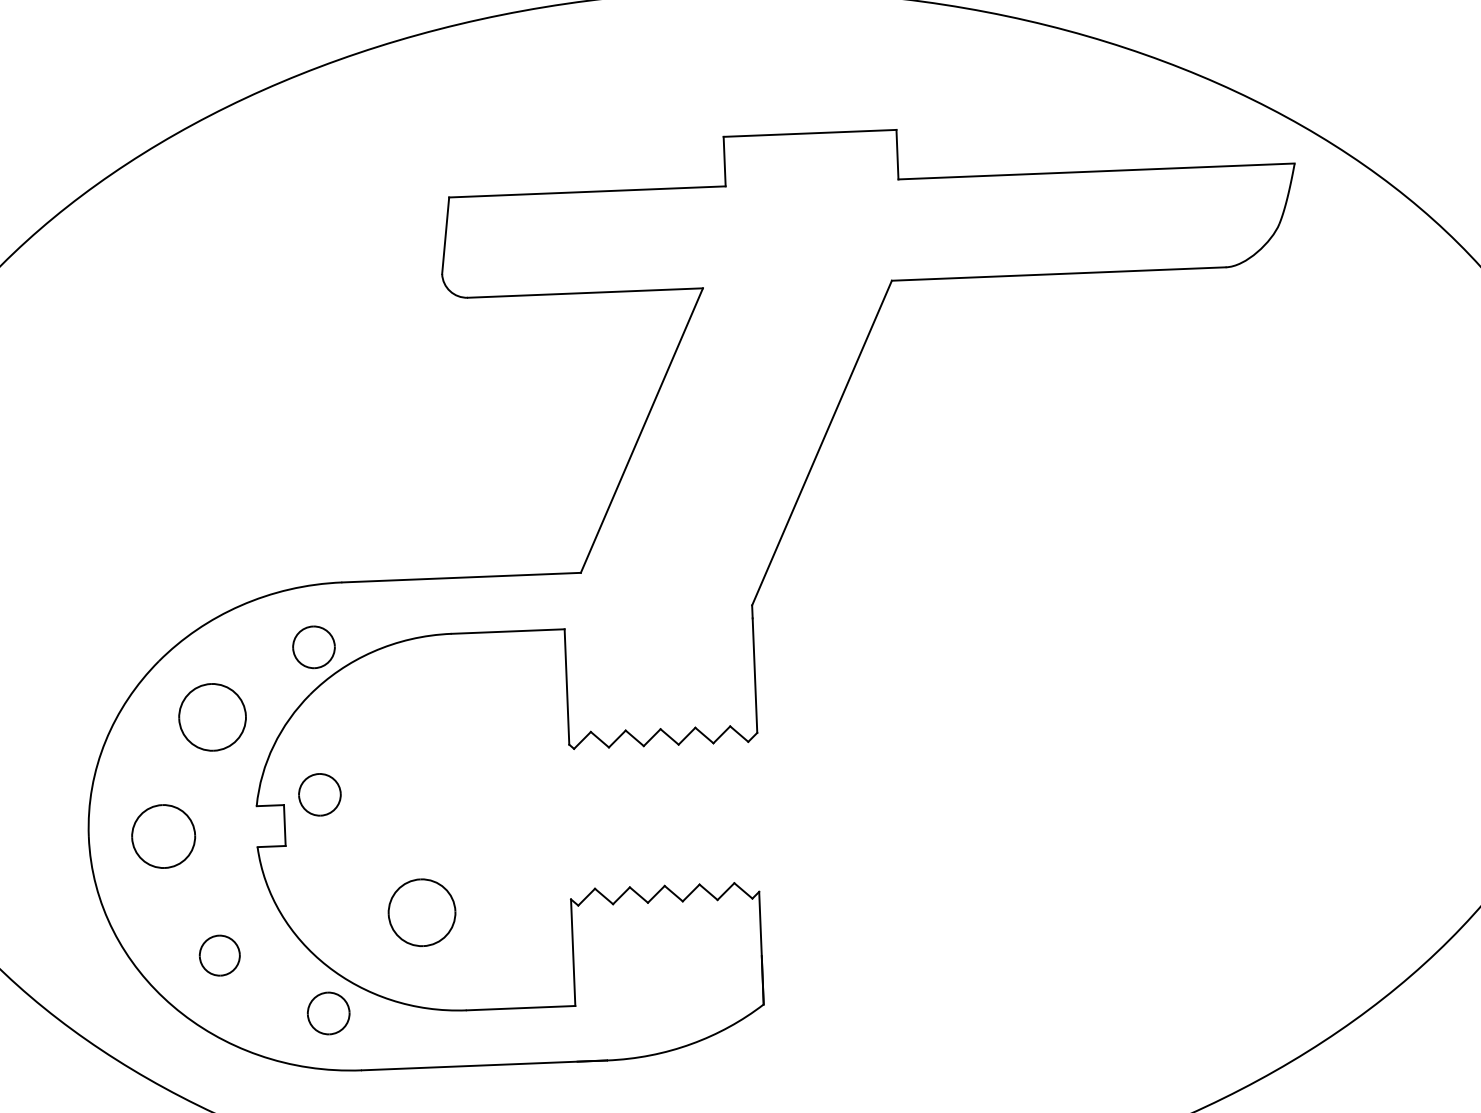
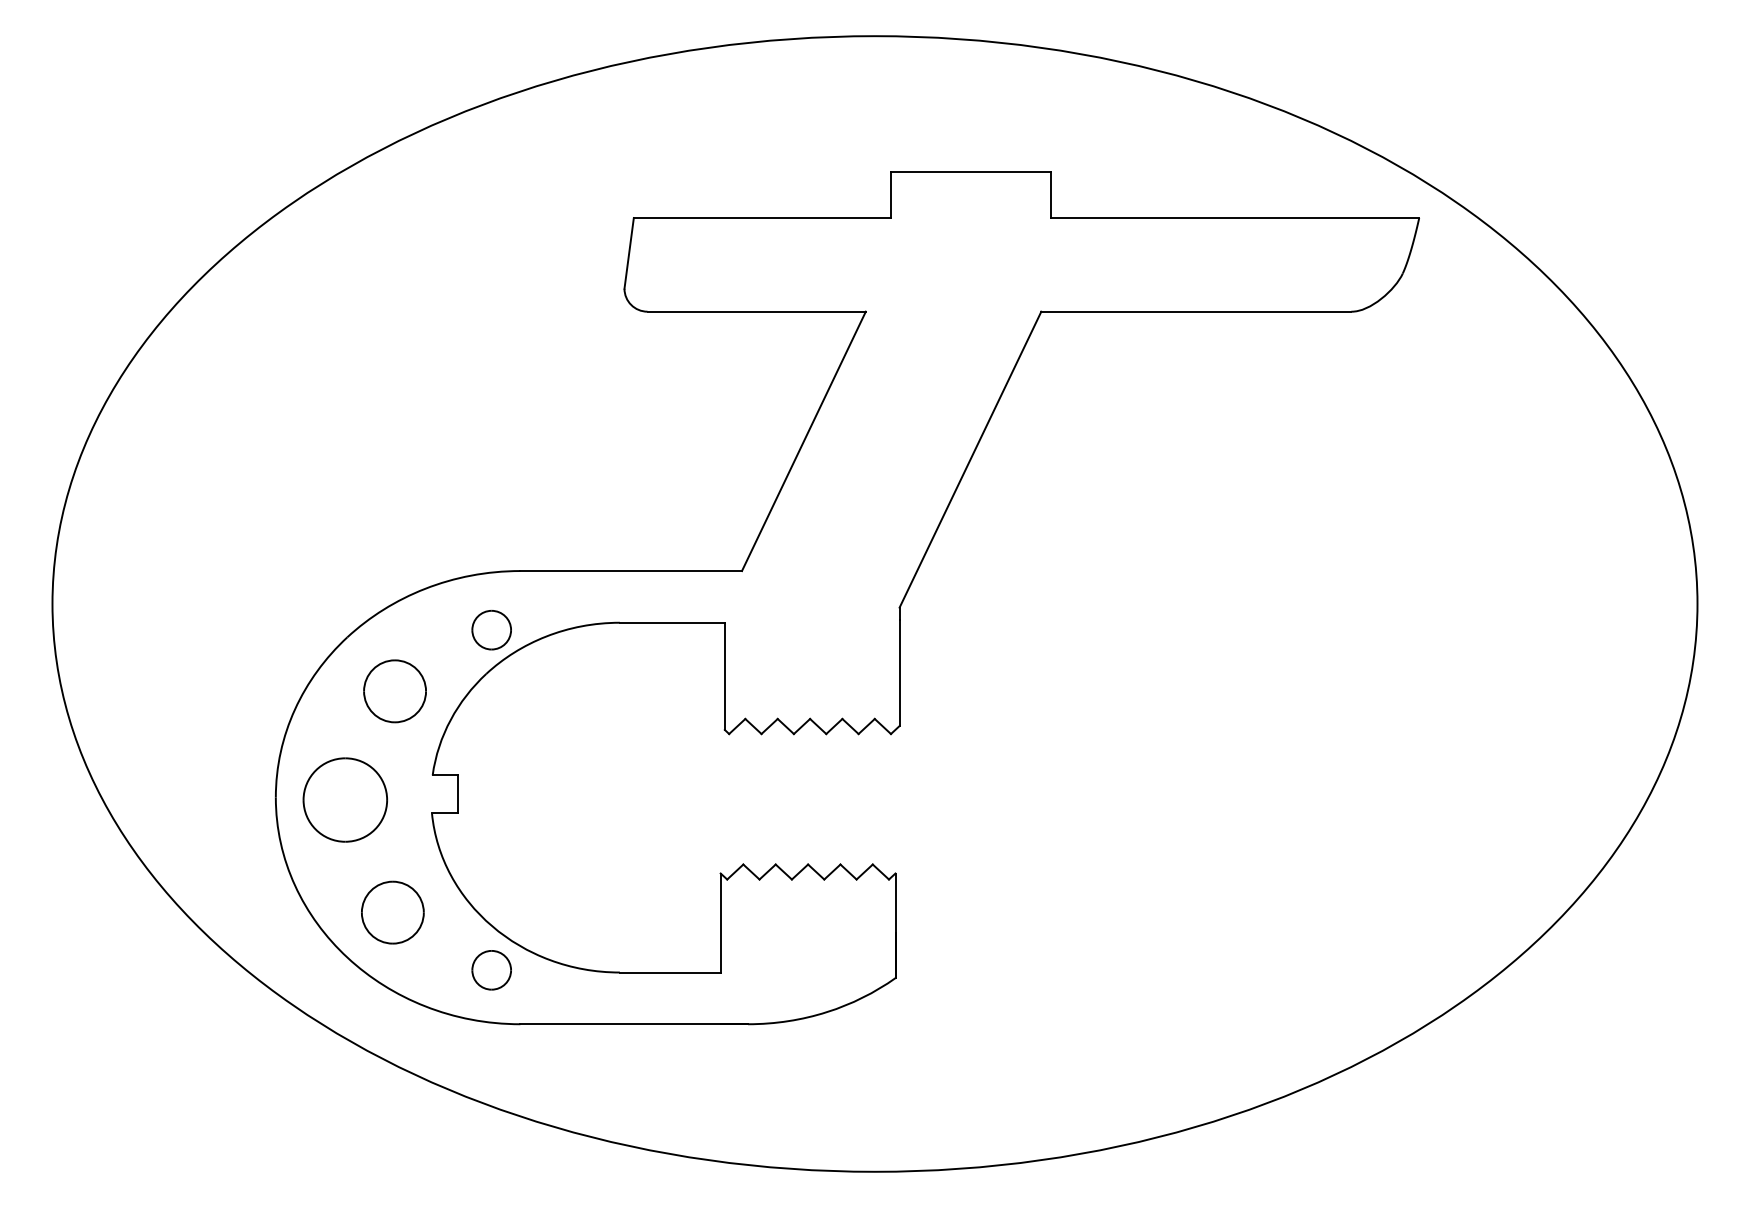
part: (319, 795) -> (491, 767), removed
part: (162, 835) -> (344, 799), size x1.43
part: (421, 912) -> (581, 880), removed
part: (219, 955) -> (392, 912), size x1.67

